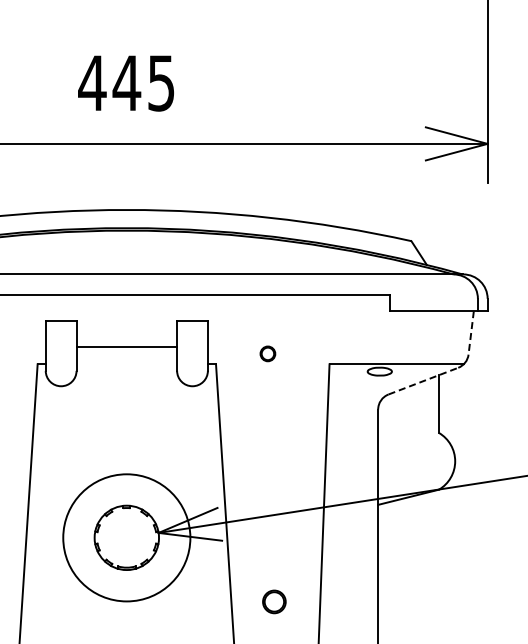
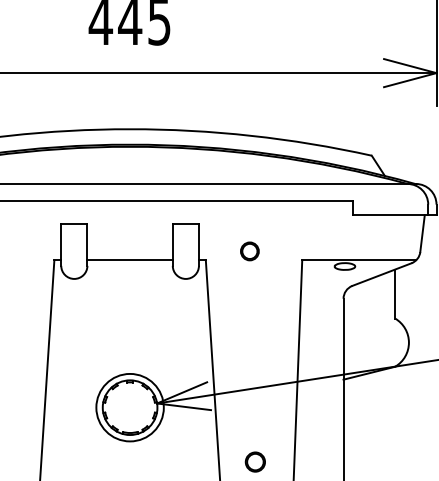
line: (471, 332) -> (422, 233), dashed -> solid
line: (126, 347) -> (129, 260), moved
circle: (267, 353) -> (249, 251), size x1.43
line: (423, 380) -> (382, 274), dashed -> solid
circle: (126, 537) -> (129, 407), size x0.62

